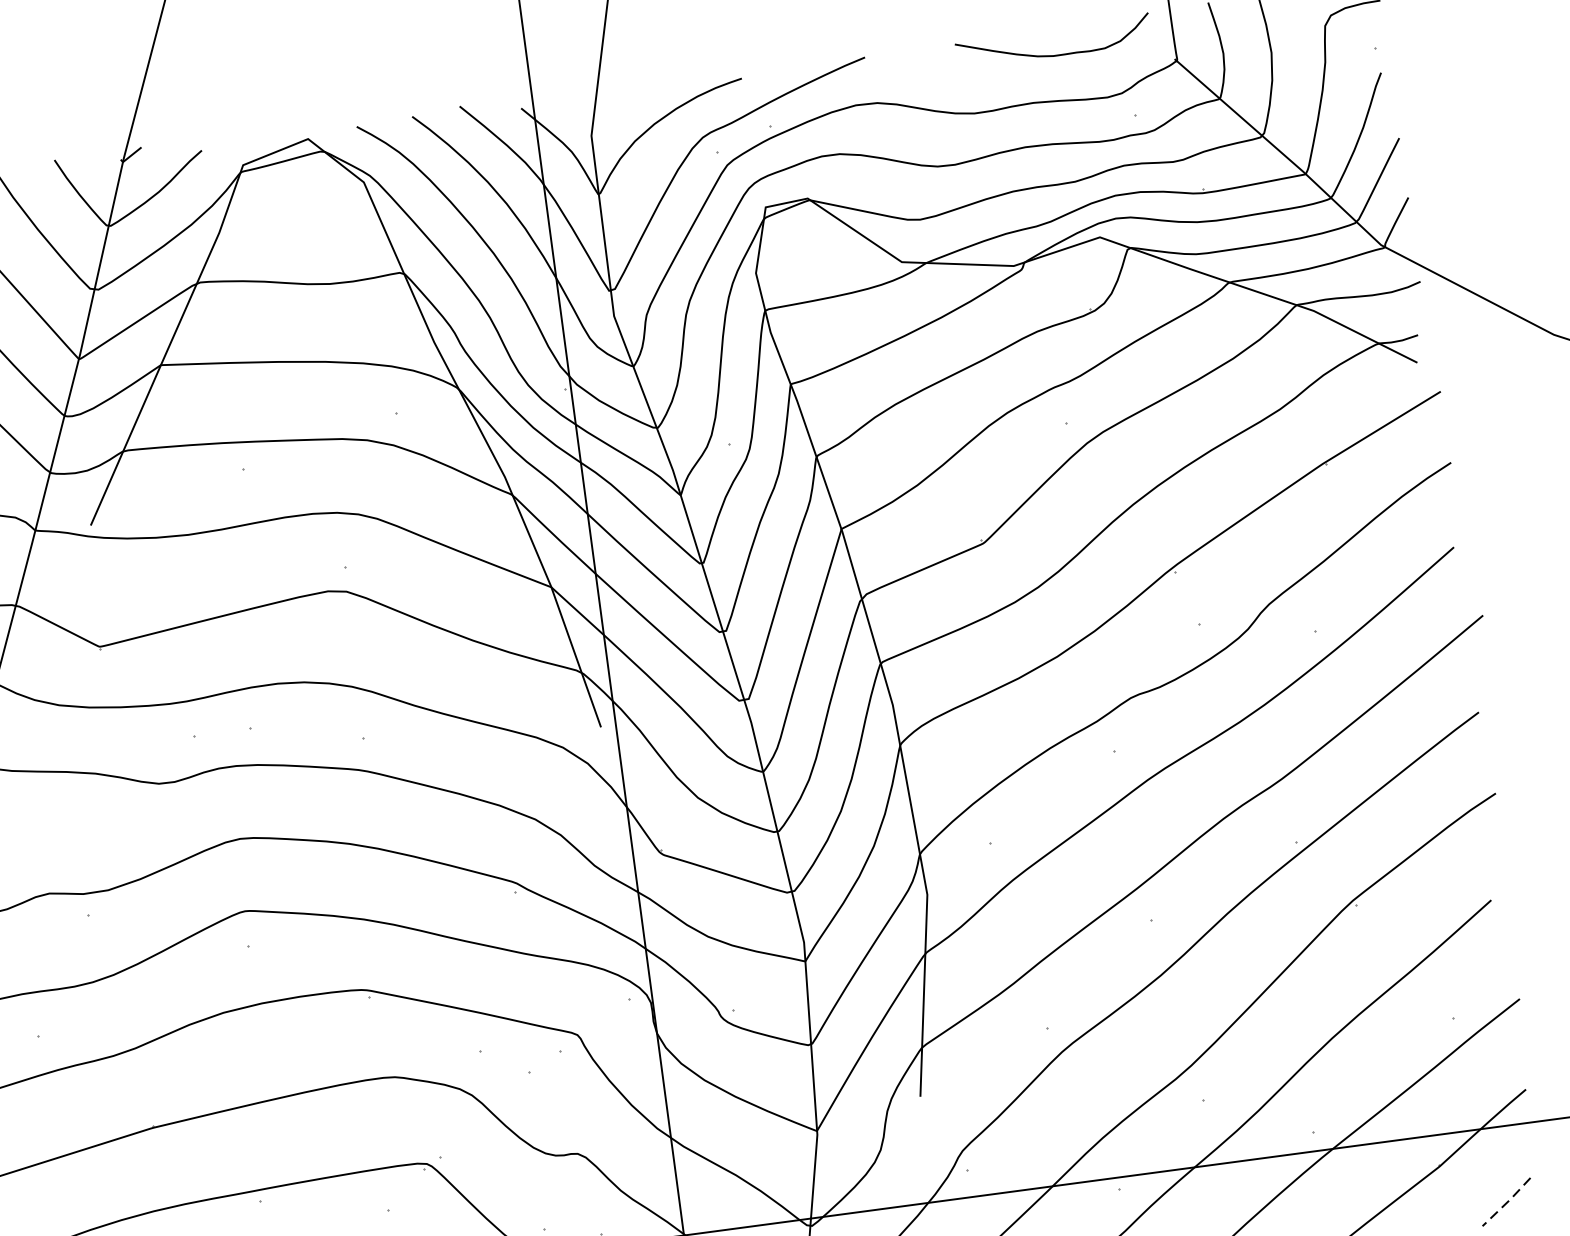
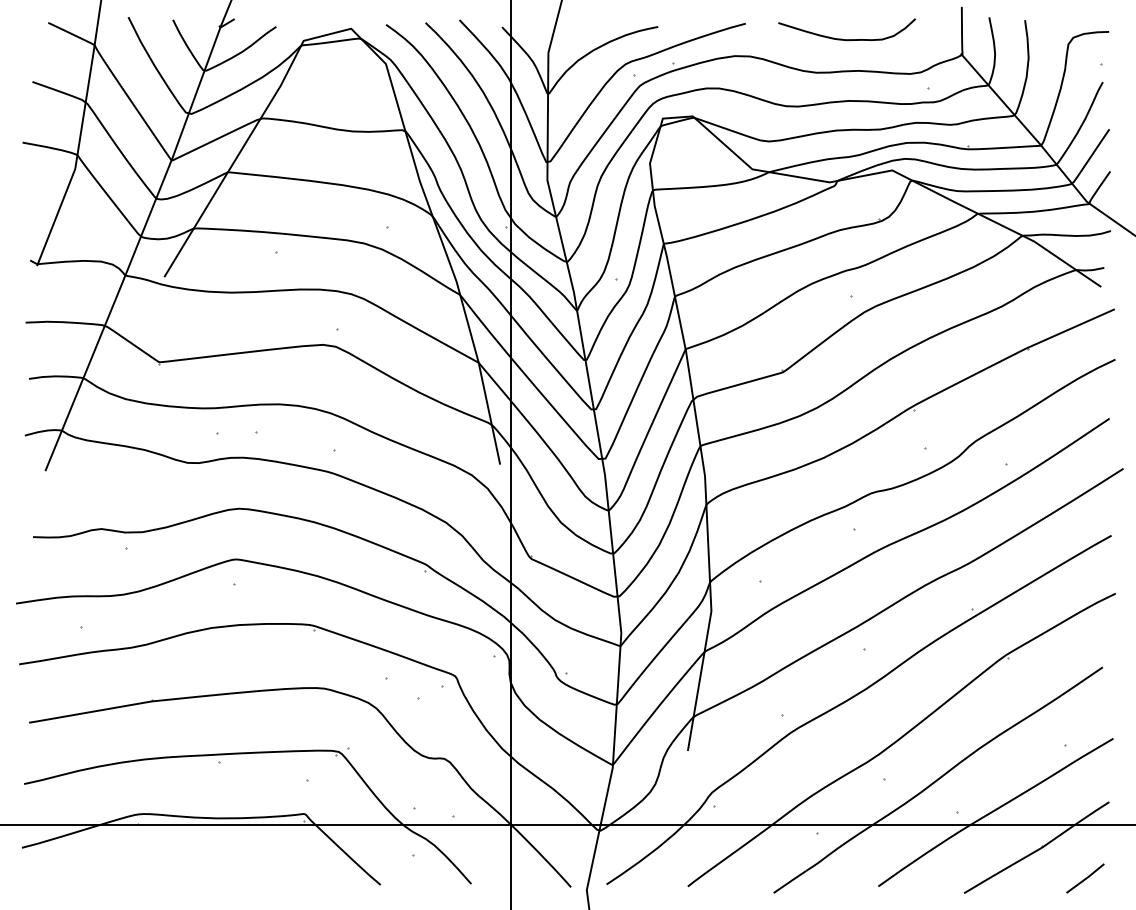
curve: (1048, 54) -> (842, 38), moved
line: (1508, 1201) -> (1086, 878), dashed -> solid

